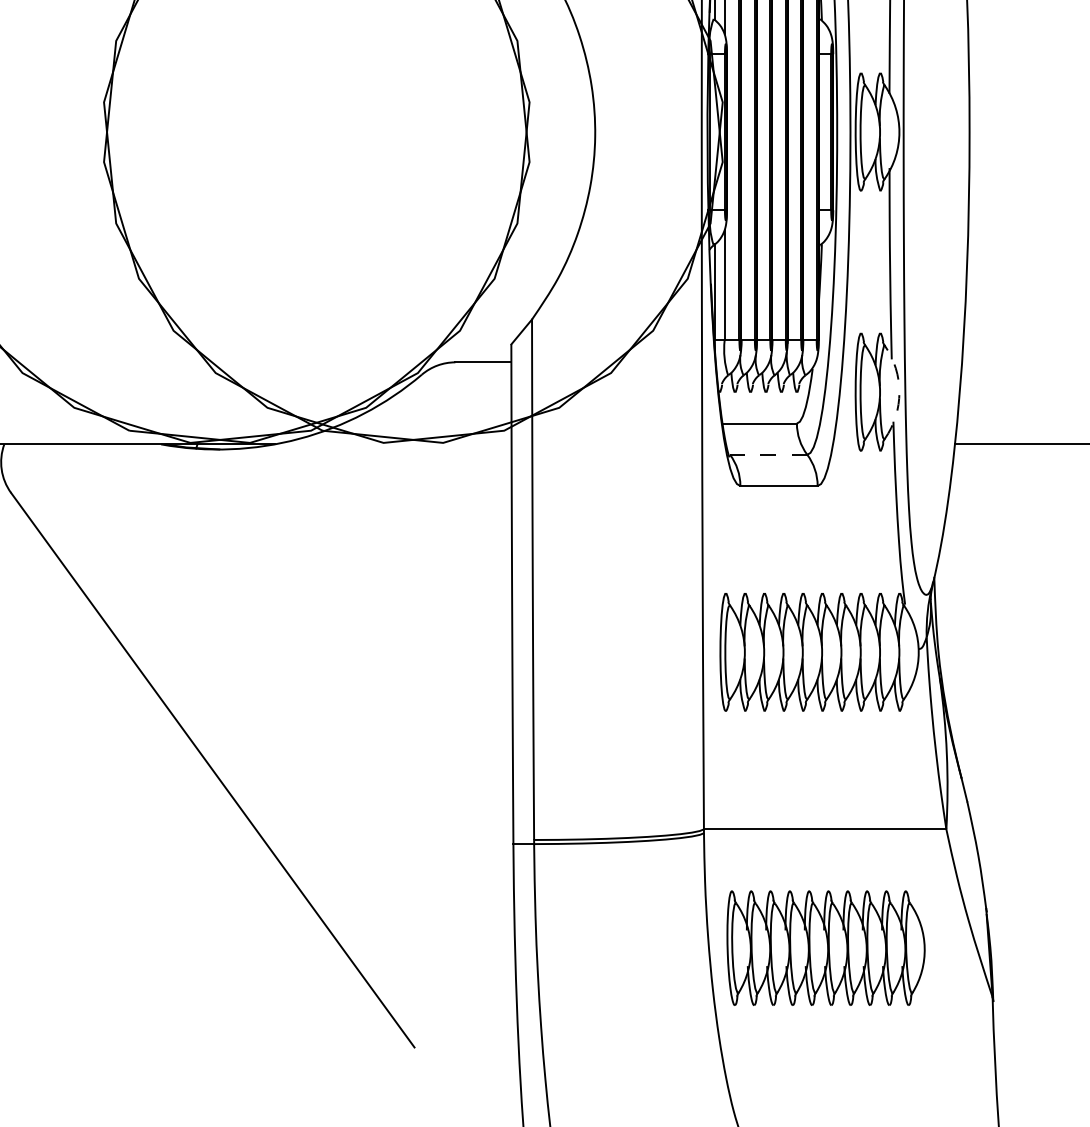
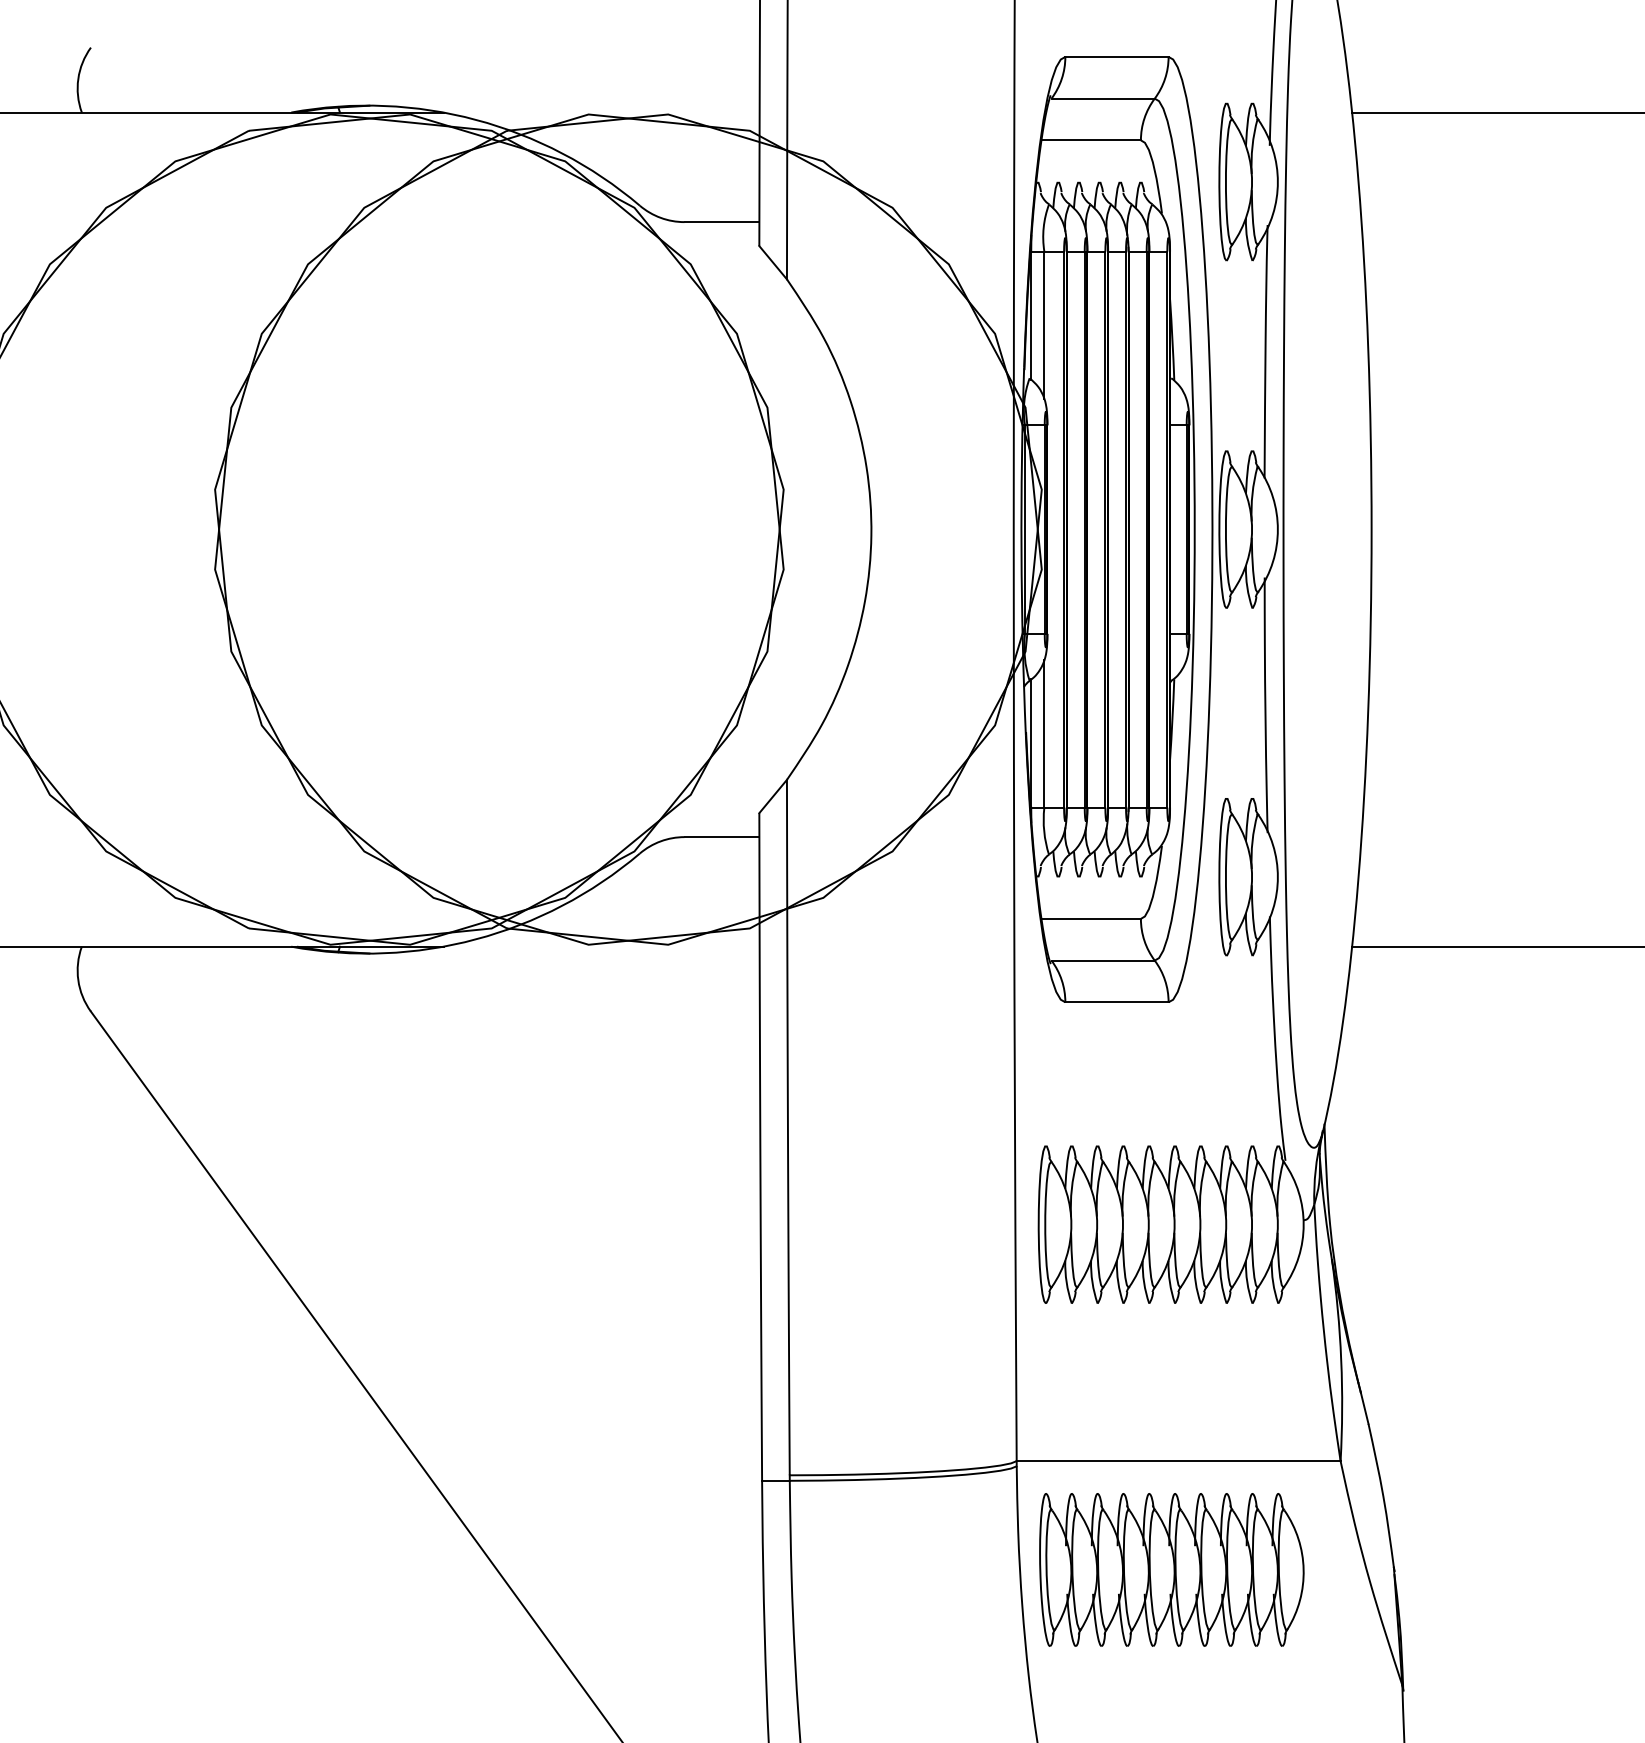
arc: (899, 392) -> (1277, 877), dashed -> solid
line: (768, 454) -> (1103, 960), dashed -> solid
part: (825, 947) -> (1171, 1569), moved

